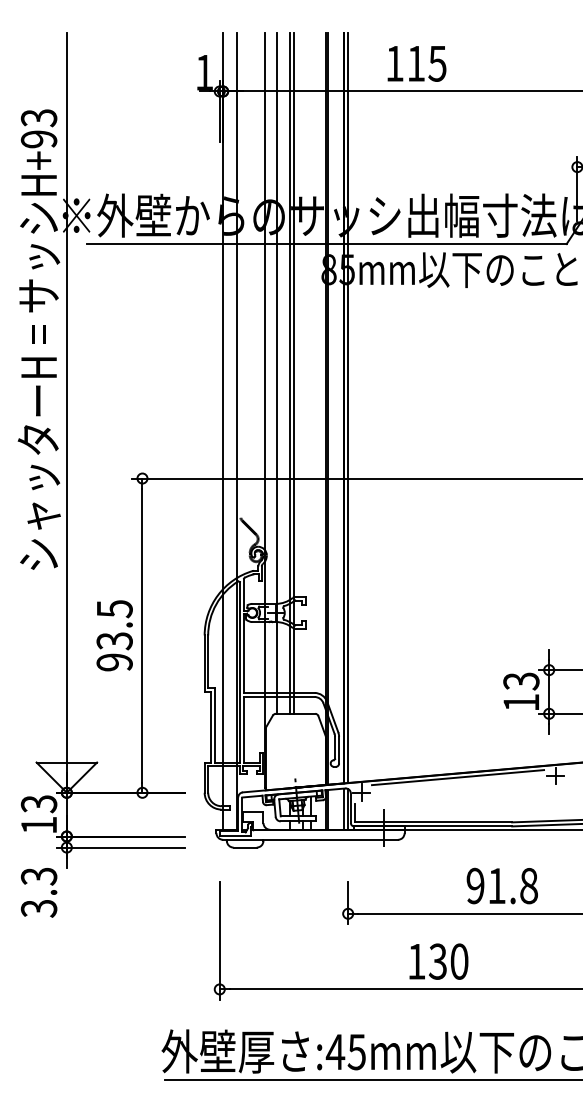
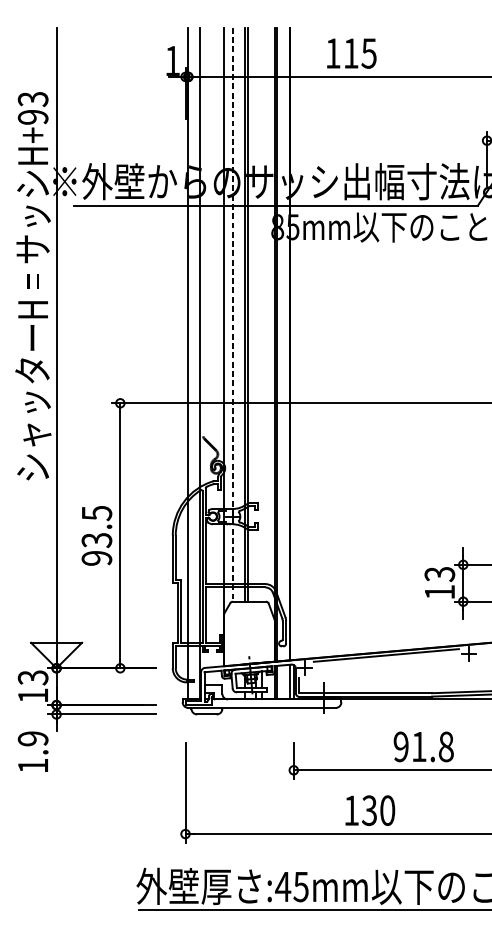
line: (276, 374) -> (233, 315), solid -> dashed
line: (348, 408) -> (294, 344), removed
text: (38, 892) -> (32, 752), 3.3 -> 1.9

